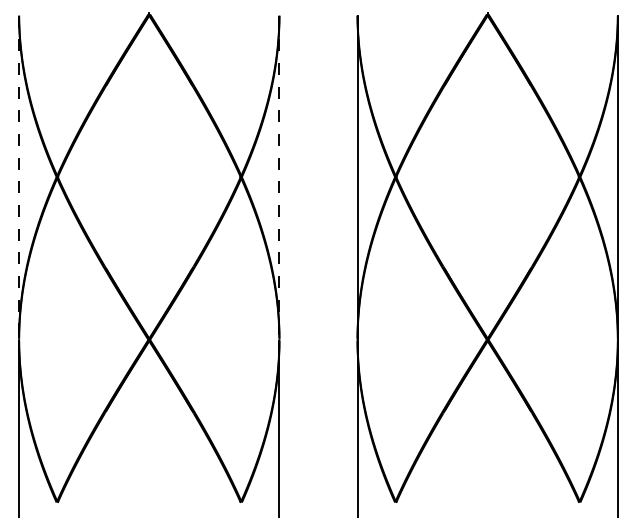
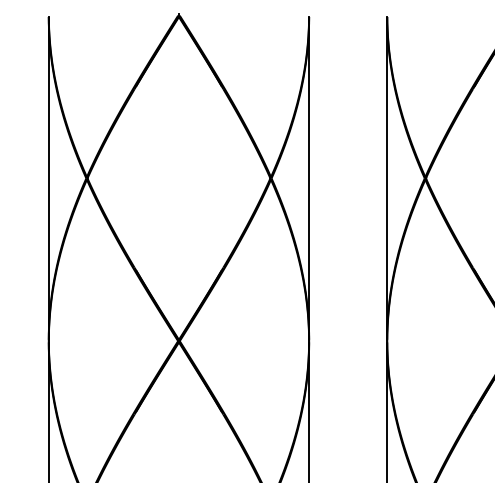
line: (19, 177) -> (49, 178), dashed -> solid
line: (279, 177) -> (309, 178), dashed -> solid

